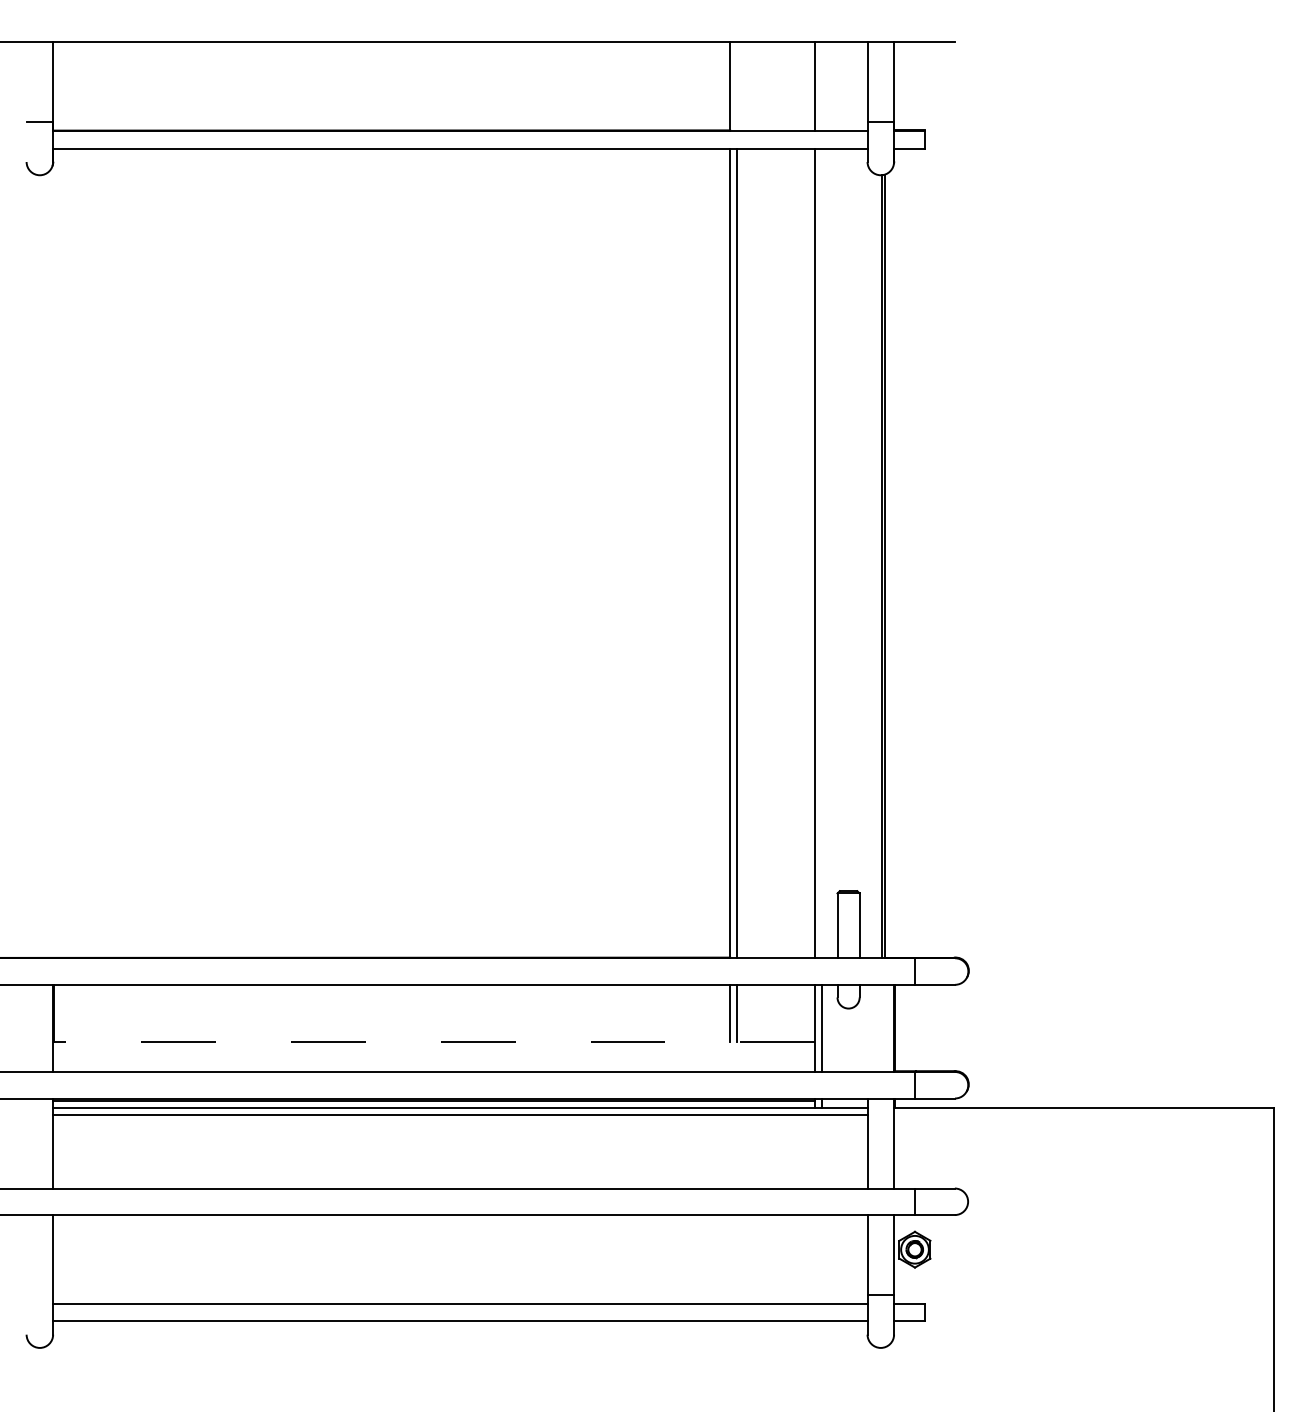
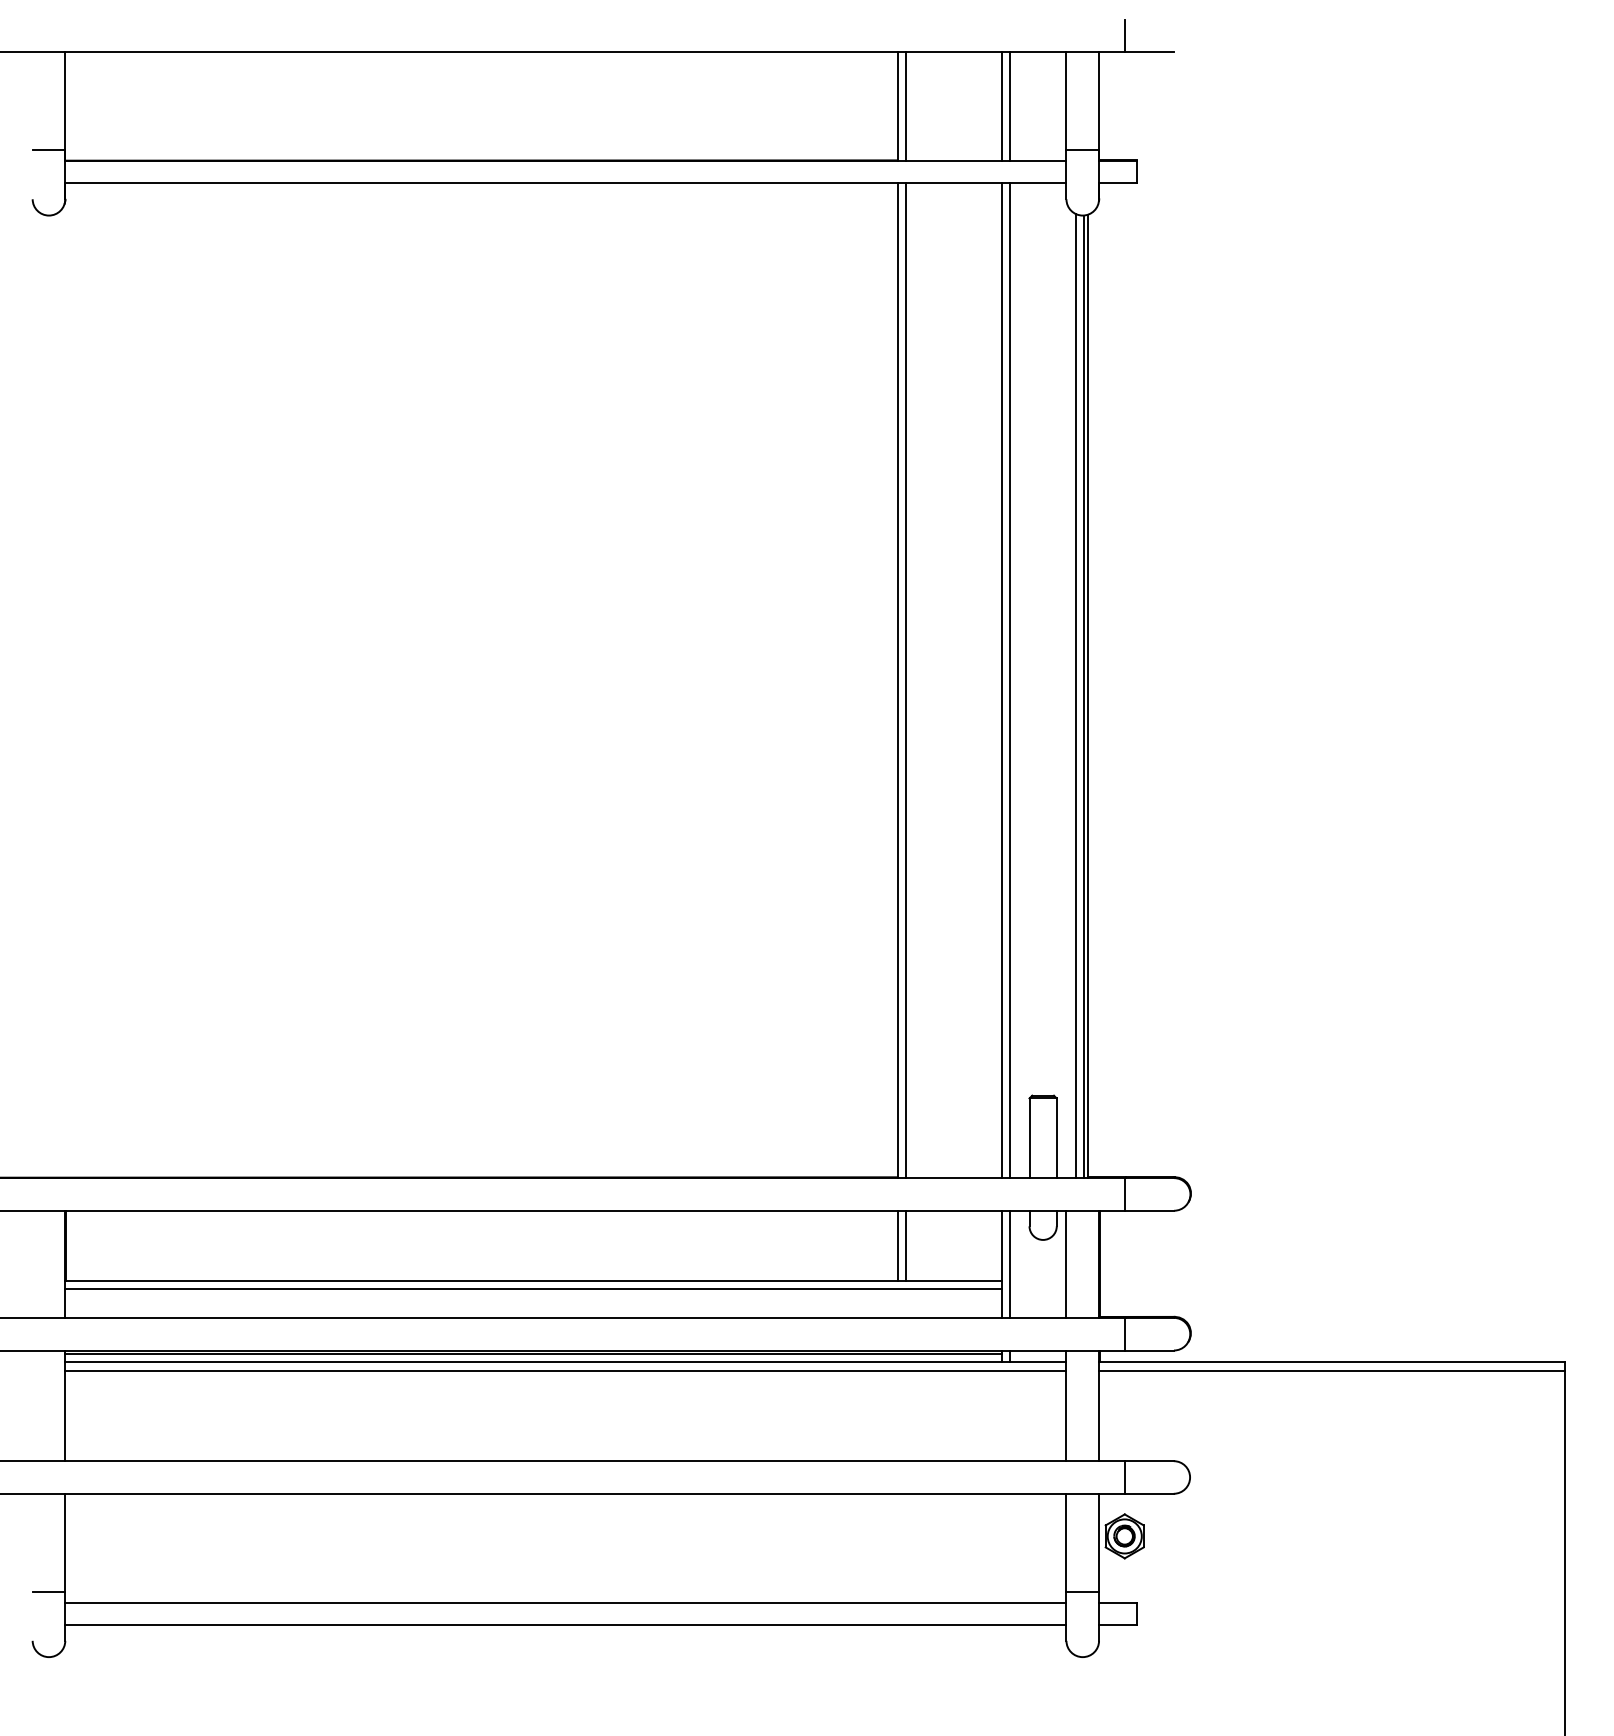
line: (915, 28) -> (1125, 35), added
line: (736, 86) -> (905, 106), added
line: (821, 86) -> (1009, 106), added
line: (821, 553) -> (1009, 680), added
line: (875, 566) -> (1076, 696), added
line: (867, 1027) -> (1066, 1263), added
line: (433, 1041) -> (532, 1280), dashed -> solid
line: (434, 1048) -> (534, 1289), added
line: (1083, 1114) -> (1331, 1370), added
line: (39, 1294) -> (48, 1591), added

